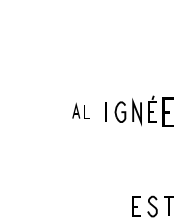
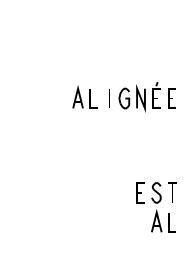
part: (80, 110) -> (84, 96), size x1.43
part: (167, 112) -> (171, 98), size x0.71

